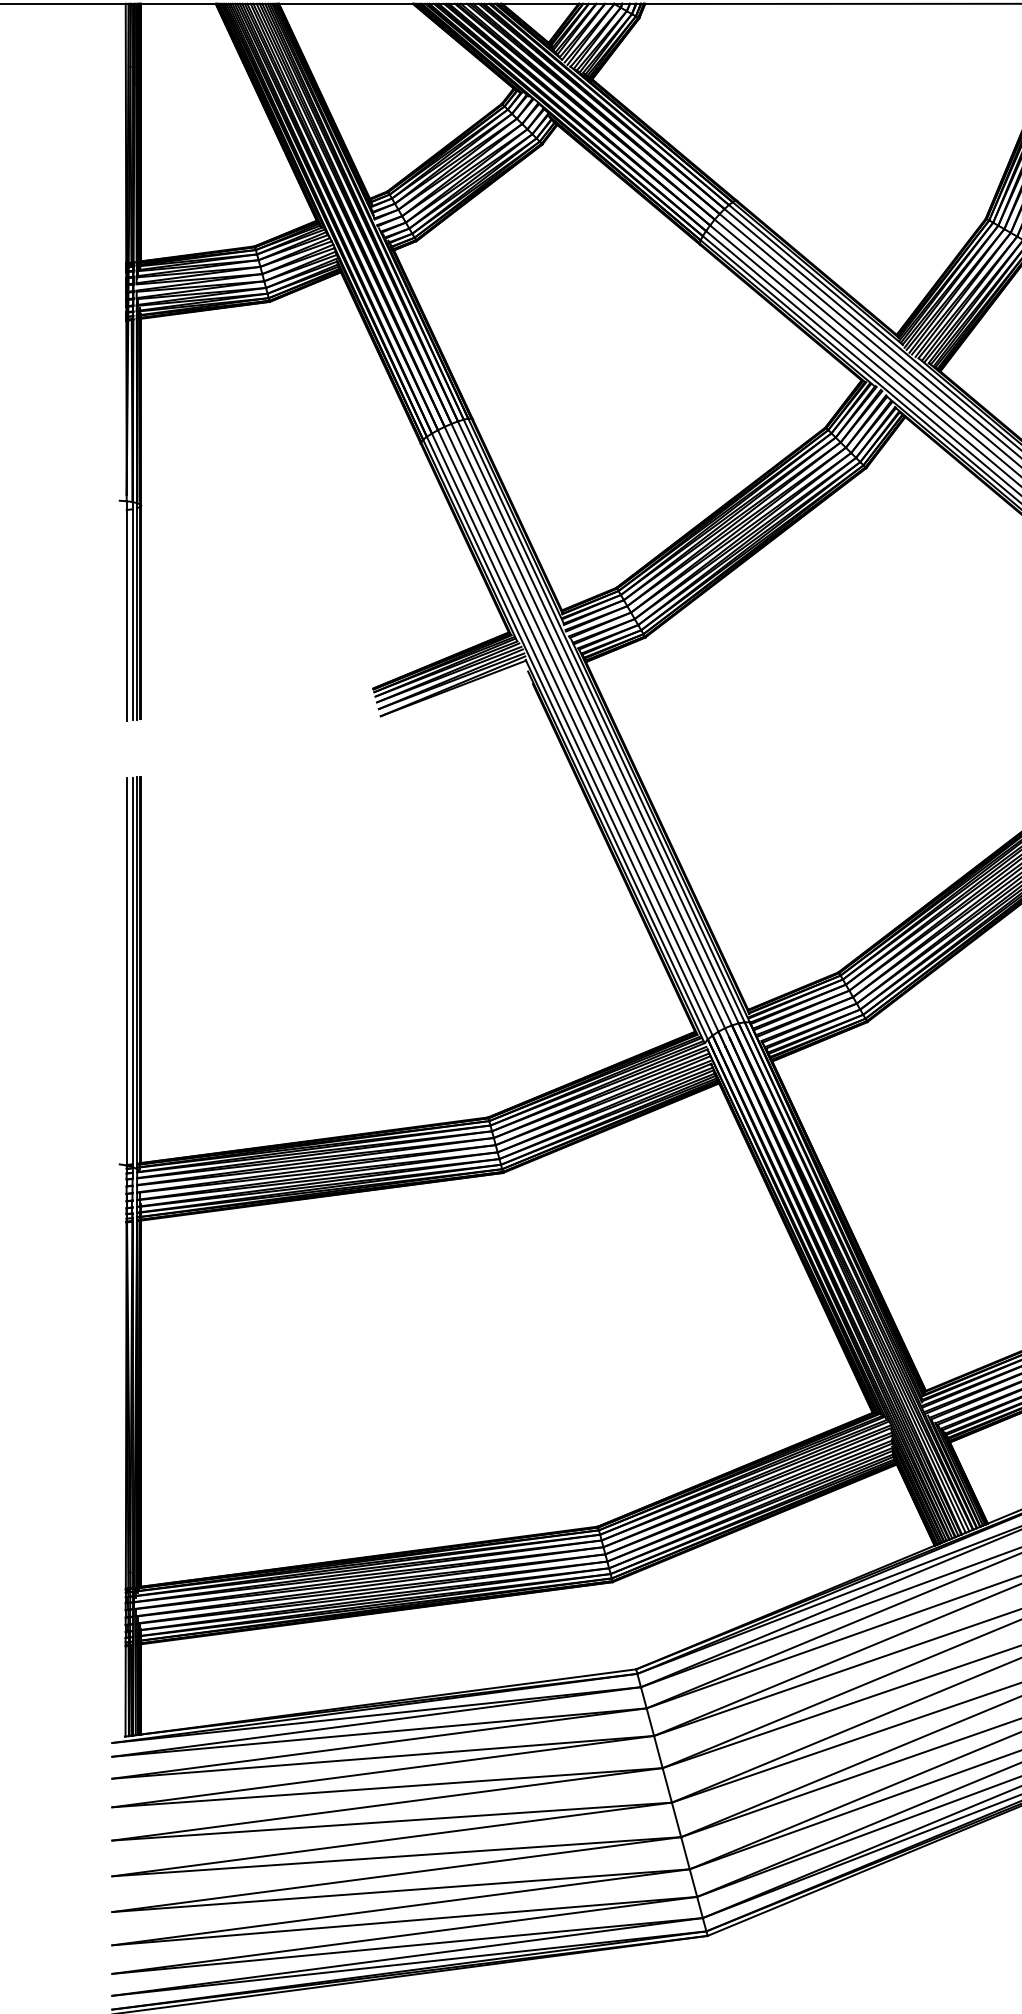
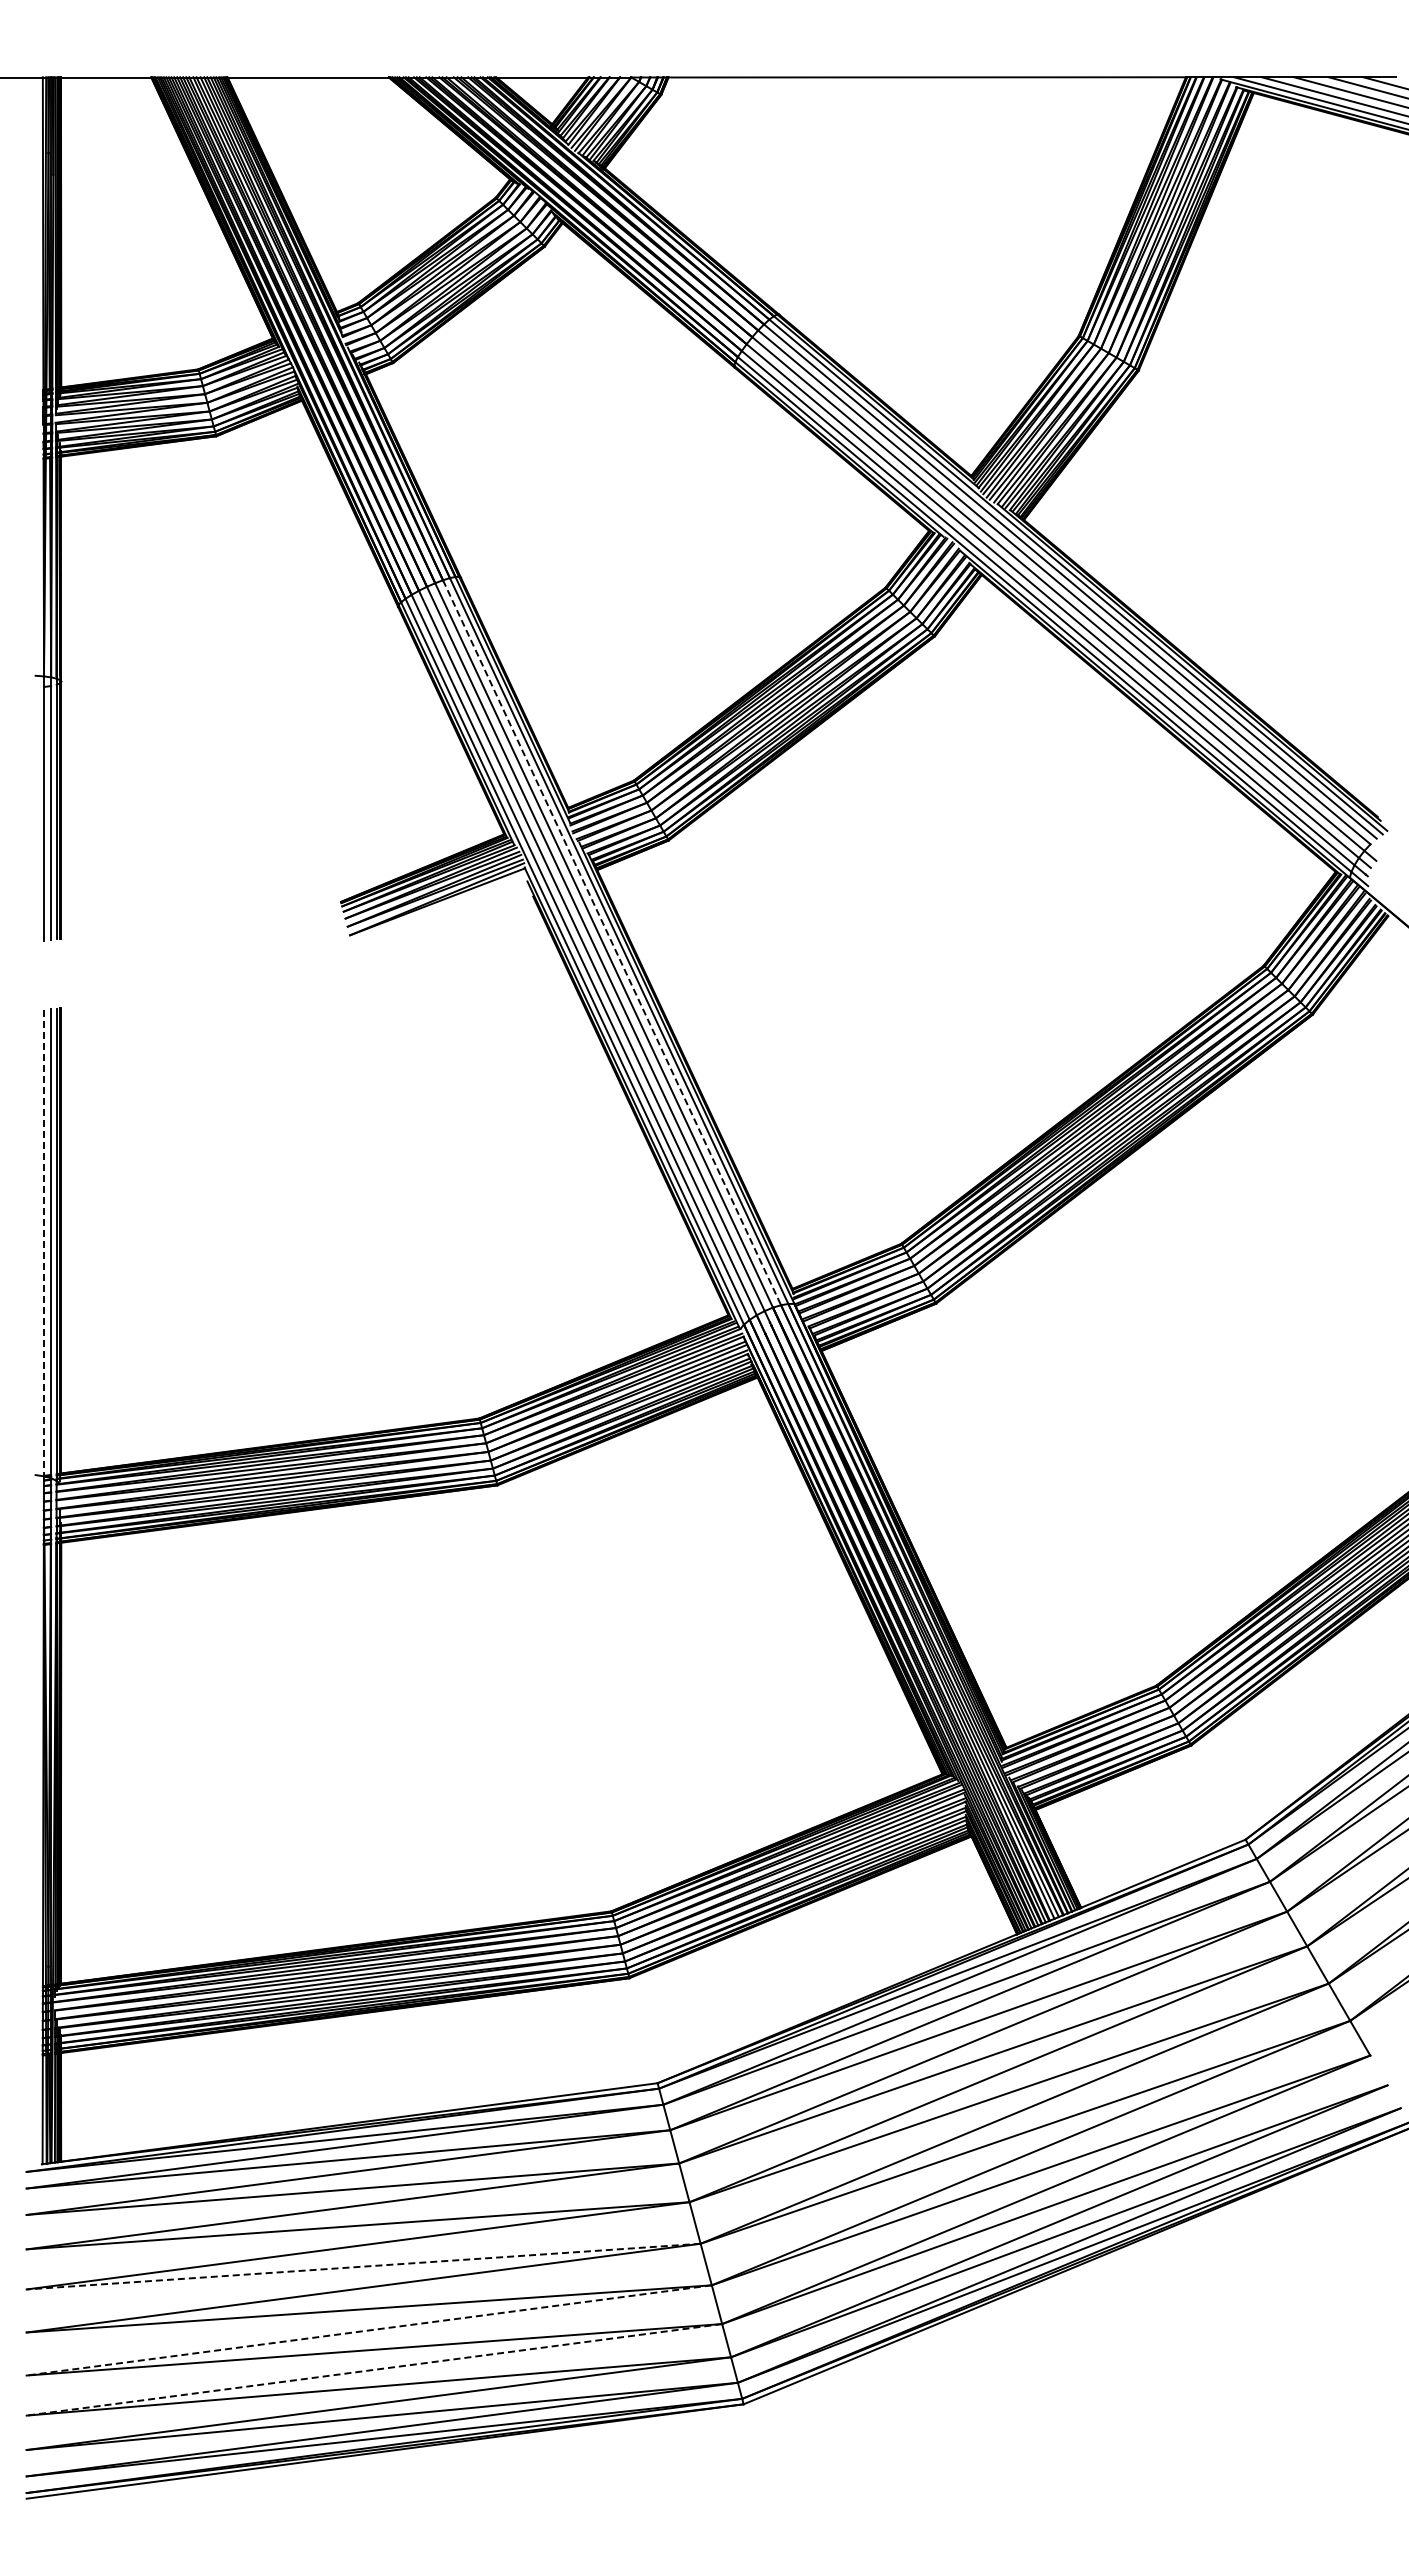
line: (598, 722) -> (612, 942), solid -> dashed
line: (126, 972) -> (43, 1243), solid -> dashed
line: (391, 1821) -> (363, 2266), solid -> dashed
line: (396, 1874) -> (369, 2330), solid -> dashed
line: (401, 1907) -> (374, 2369), solid -> dashed

